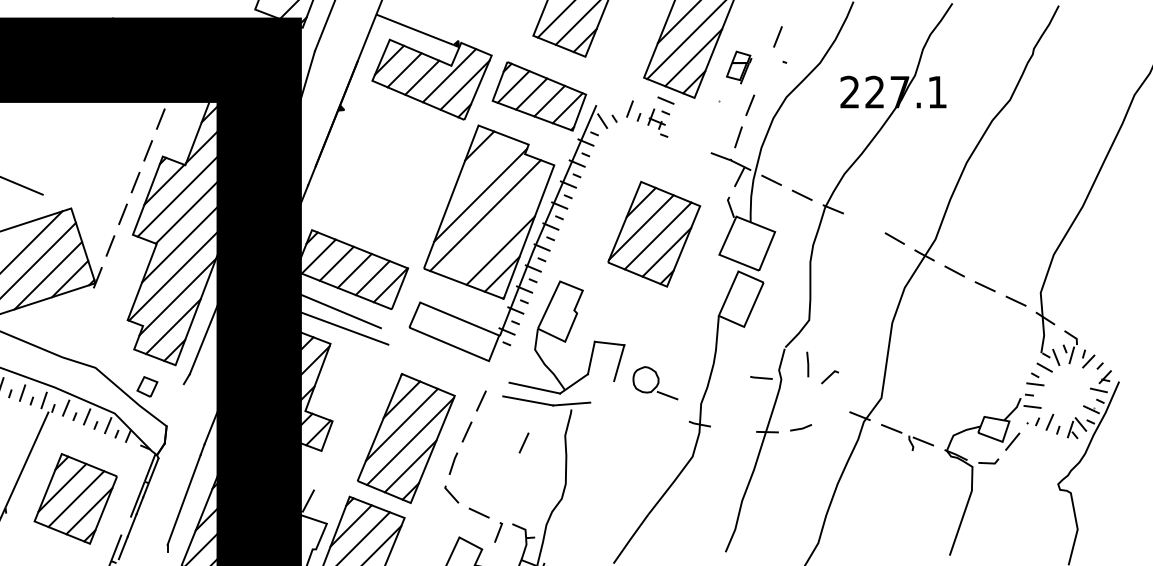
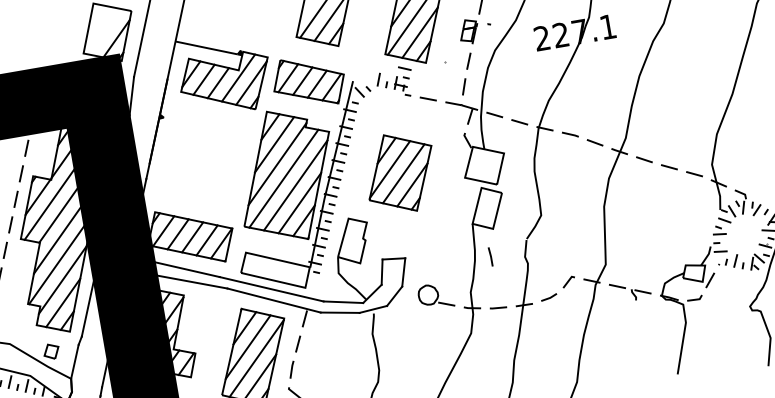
part: (739, 67) -> (469, 31), moved
line: (689, 144) -> (428, 98), added
line: (480, 169) -> (274, 144), added
line: (864, 222) -> (570, 134), added
line: (499, 226) -> (295, 185), added
part: (654, 233) -> (400, 172), moved
line: (444, 355) -> (271, 289), added
line: (807, 364) -> (490, 256), moved
line: (445, 370) -> (273, 300), added
line: (761, 377) -> (498, 307), moved
line: (829, 377) -> (568, 282), moved
part: (655, 383) -> (436, 296), moved
line: (602, 391) -> (394, 295), added
line: (174, 405) -> (74, 362), added
line: (523, 442) -> (341, 344), removed

